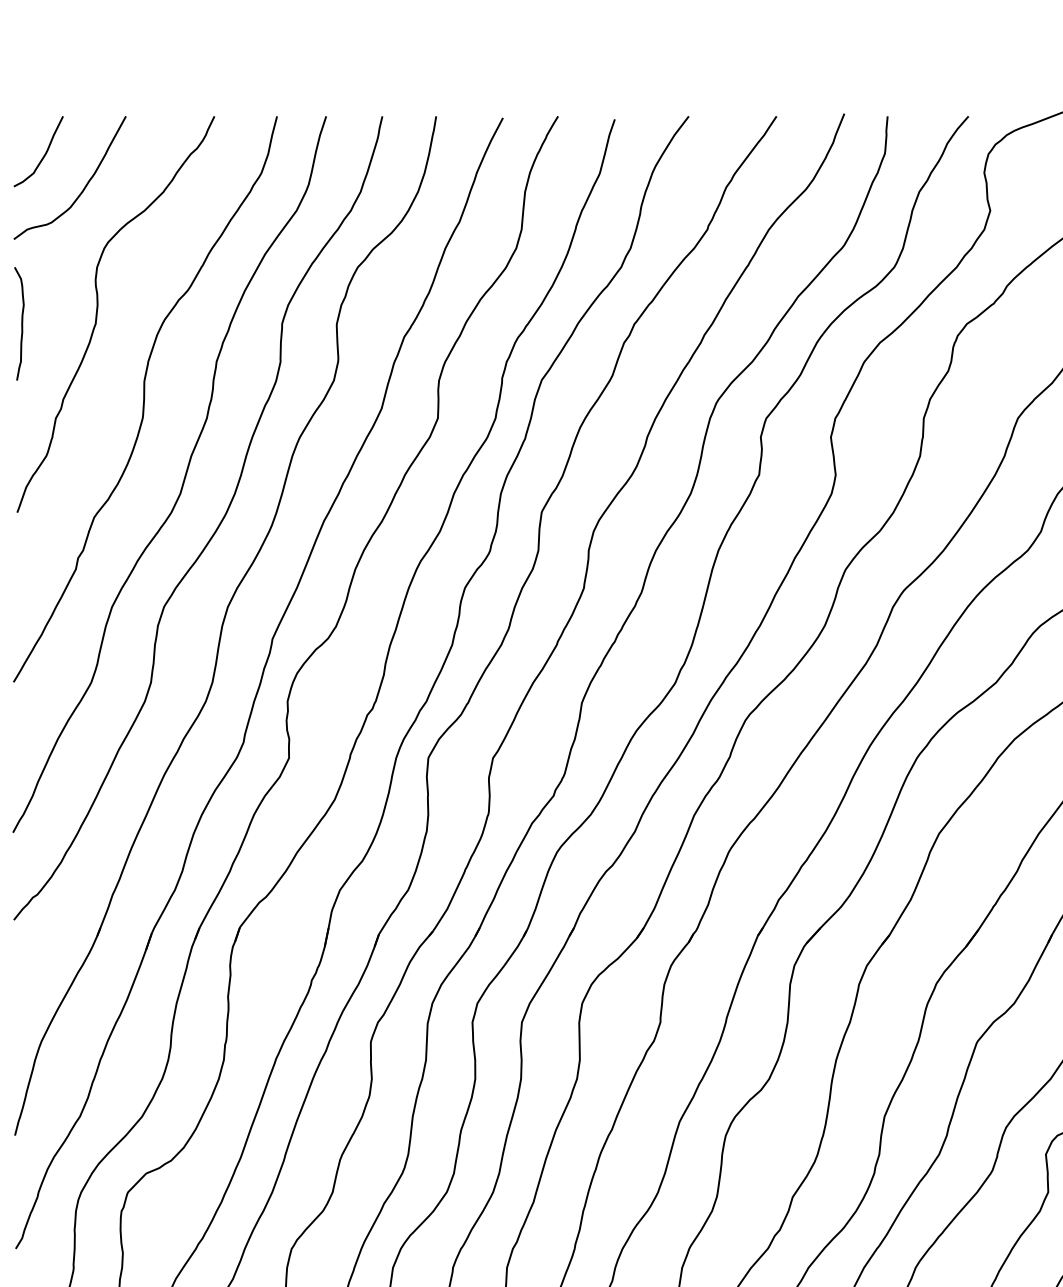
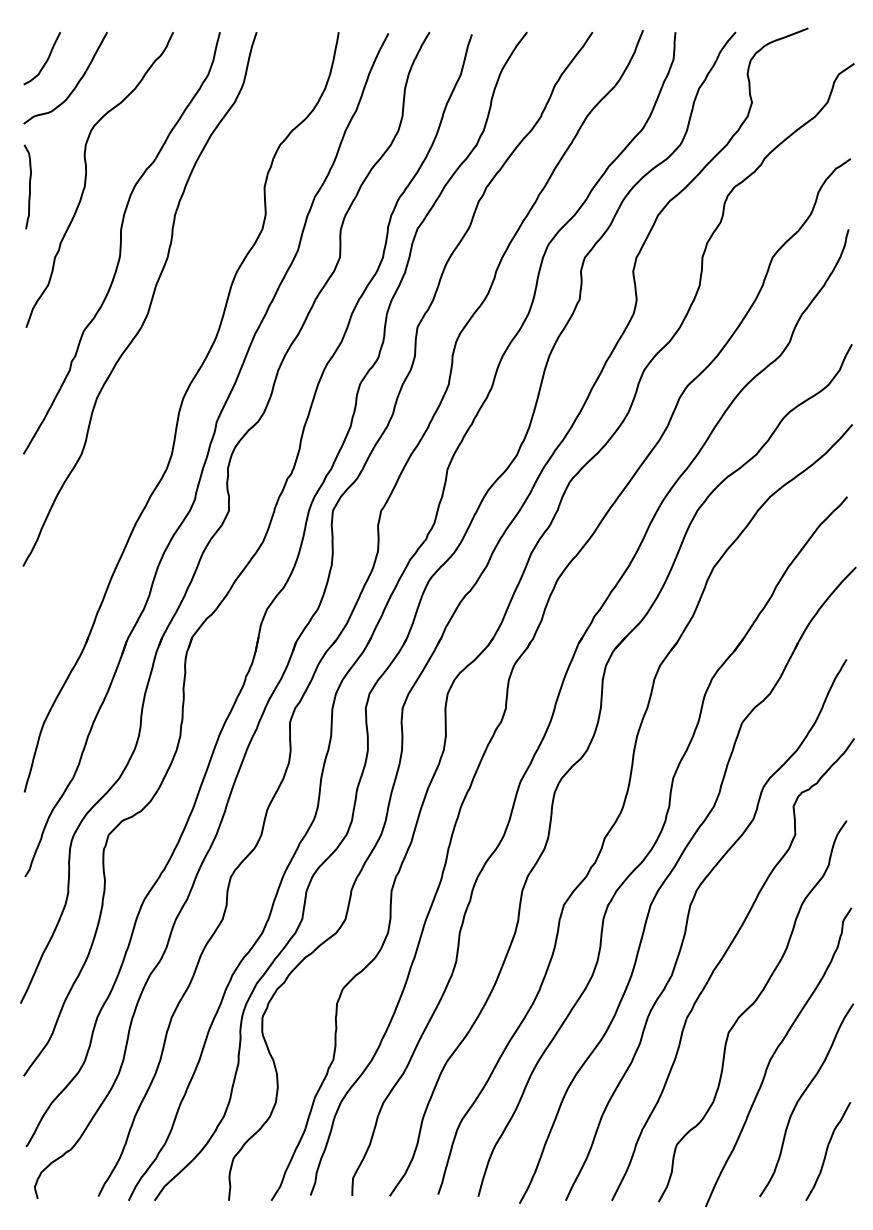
curve: (216, 528) -> (174, 339), removed

